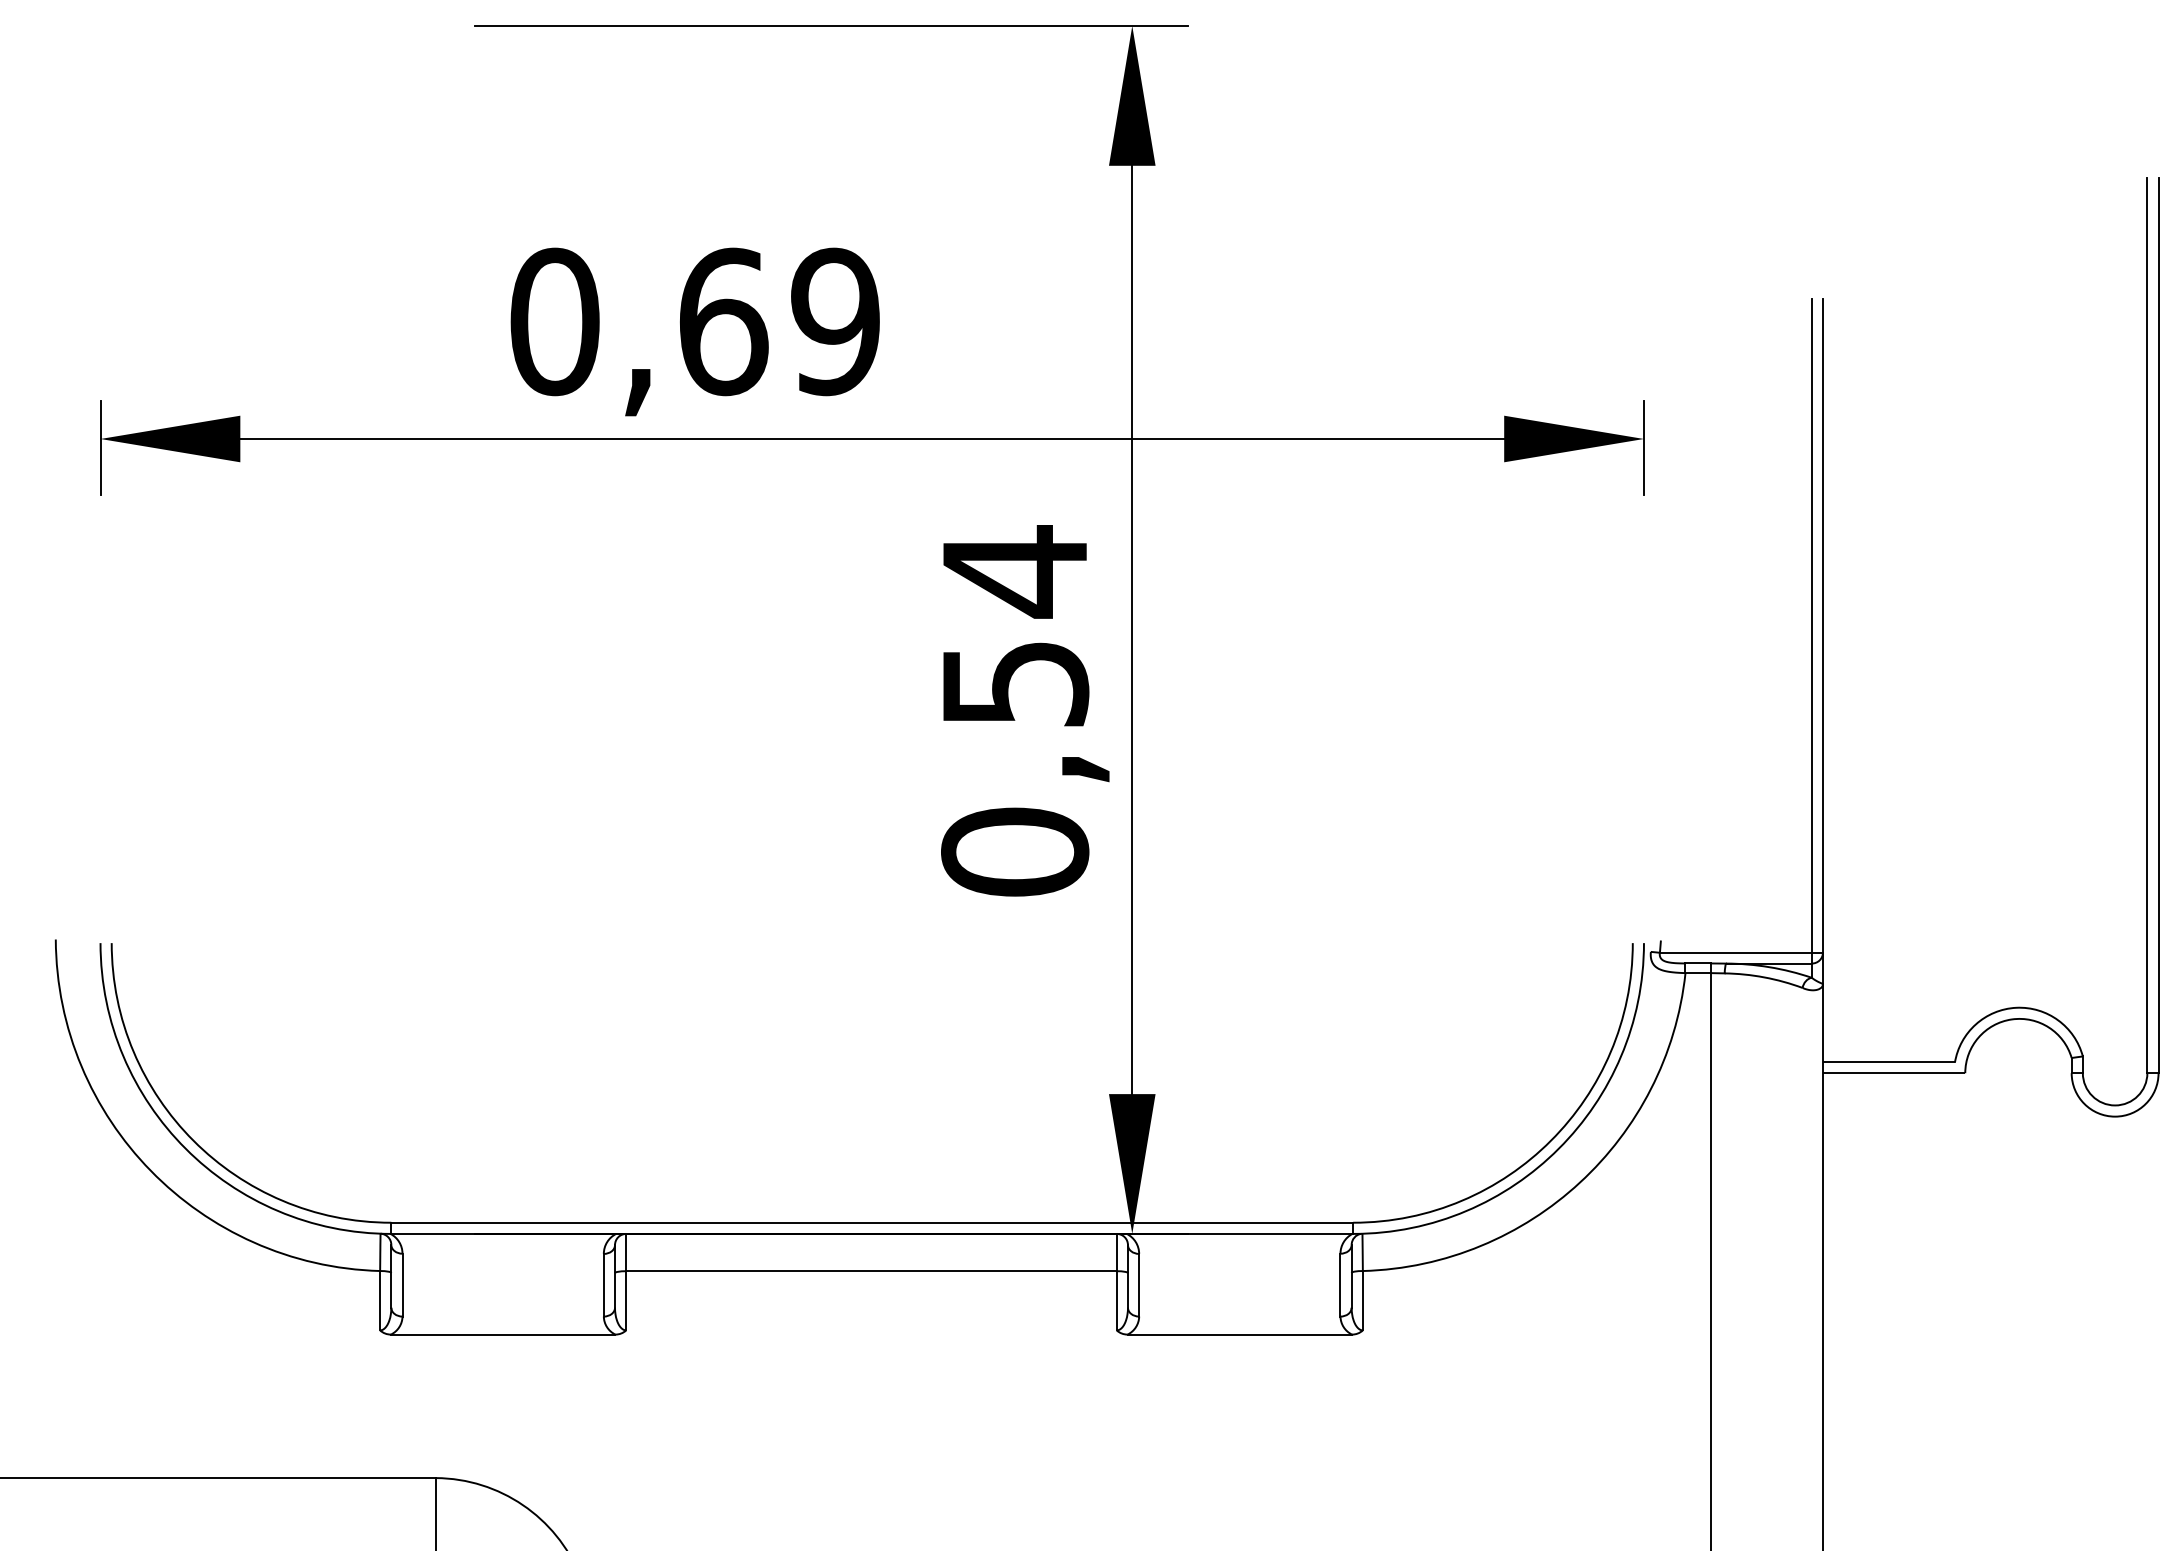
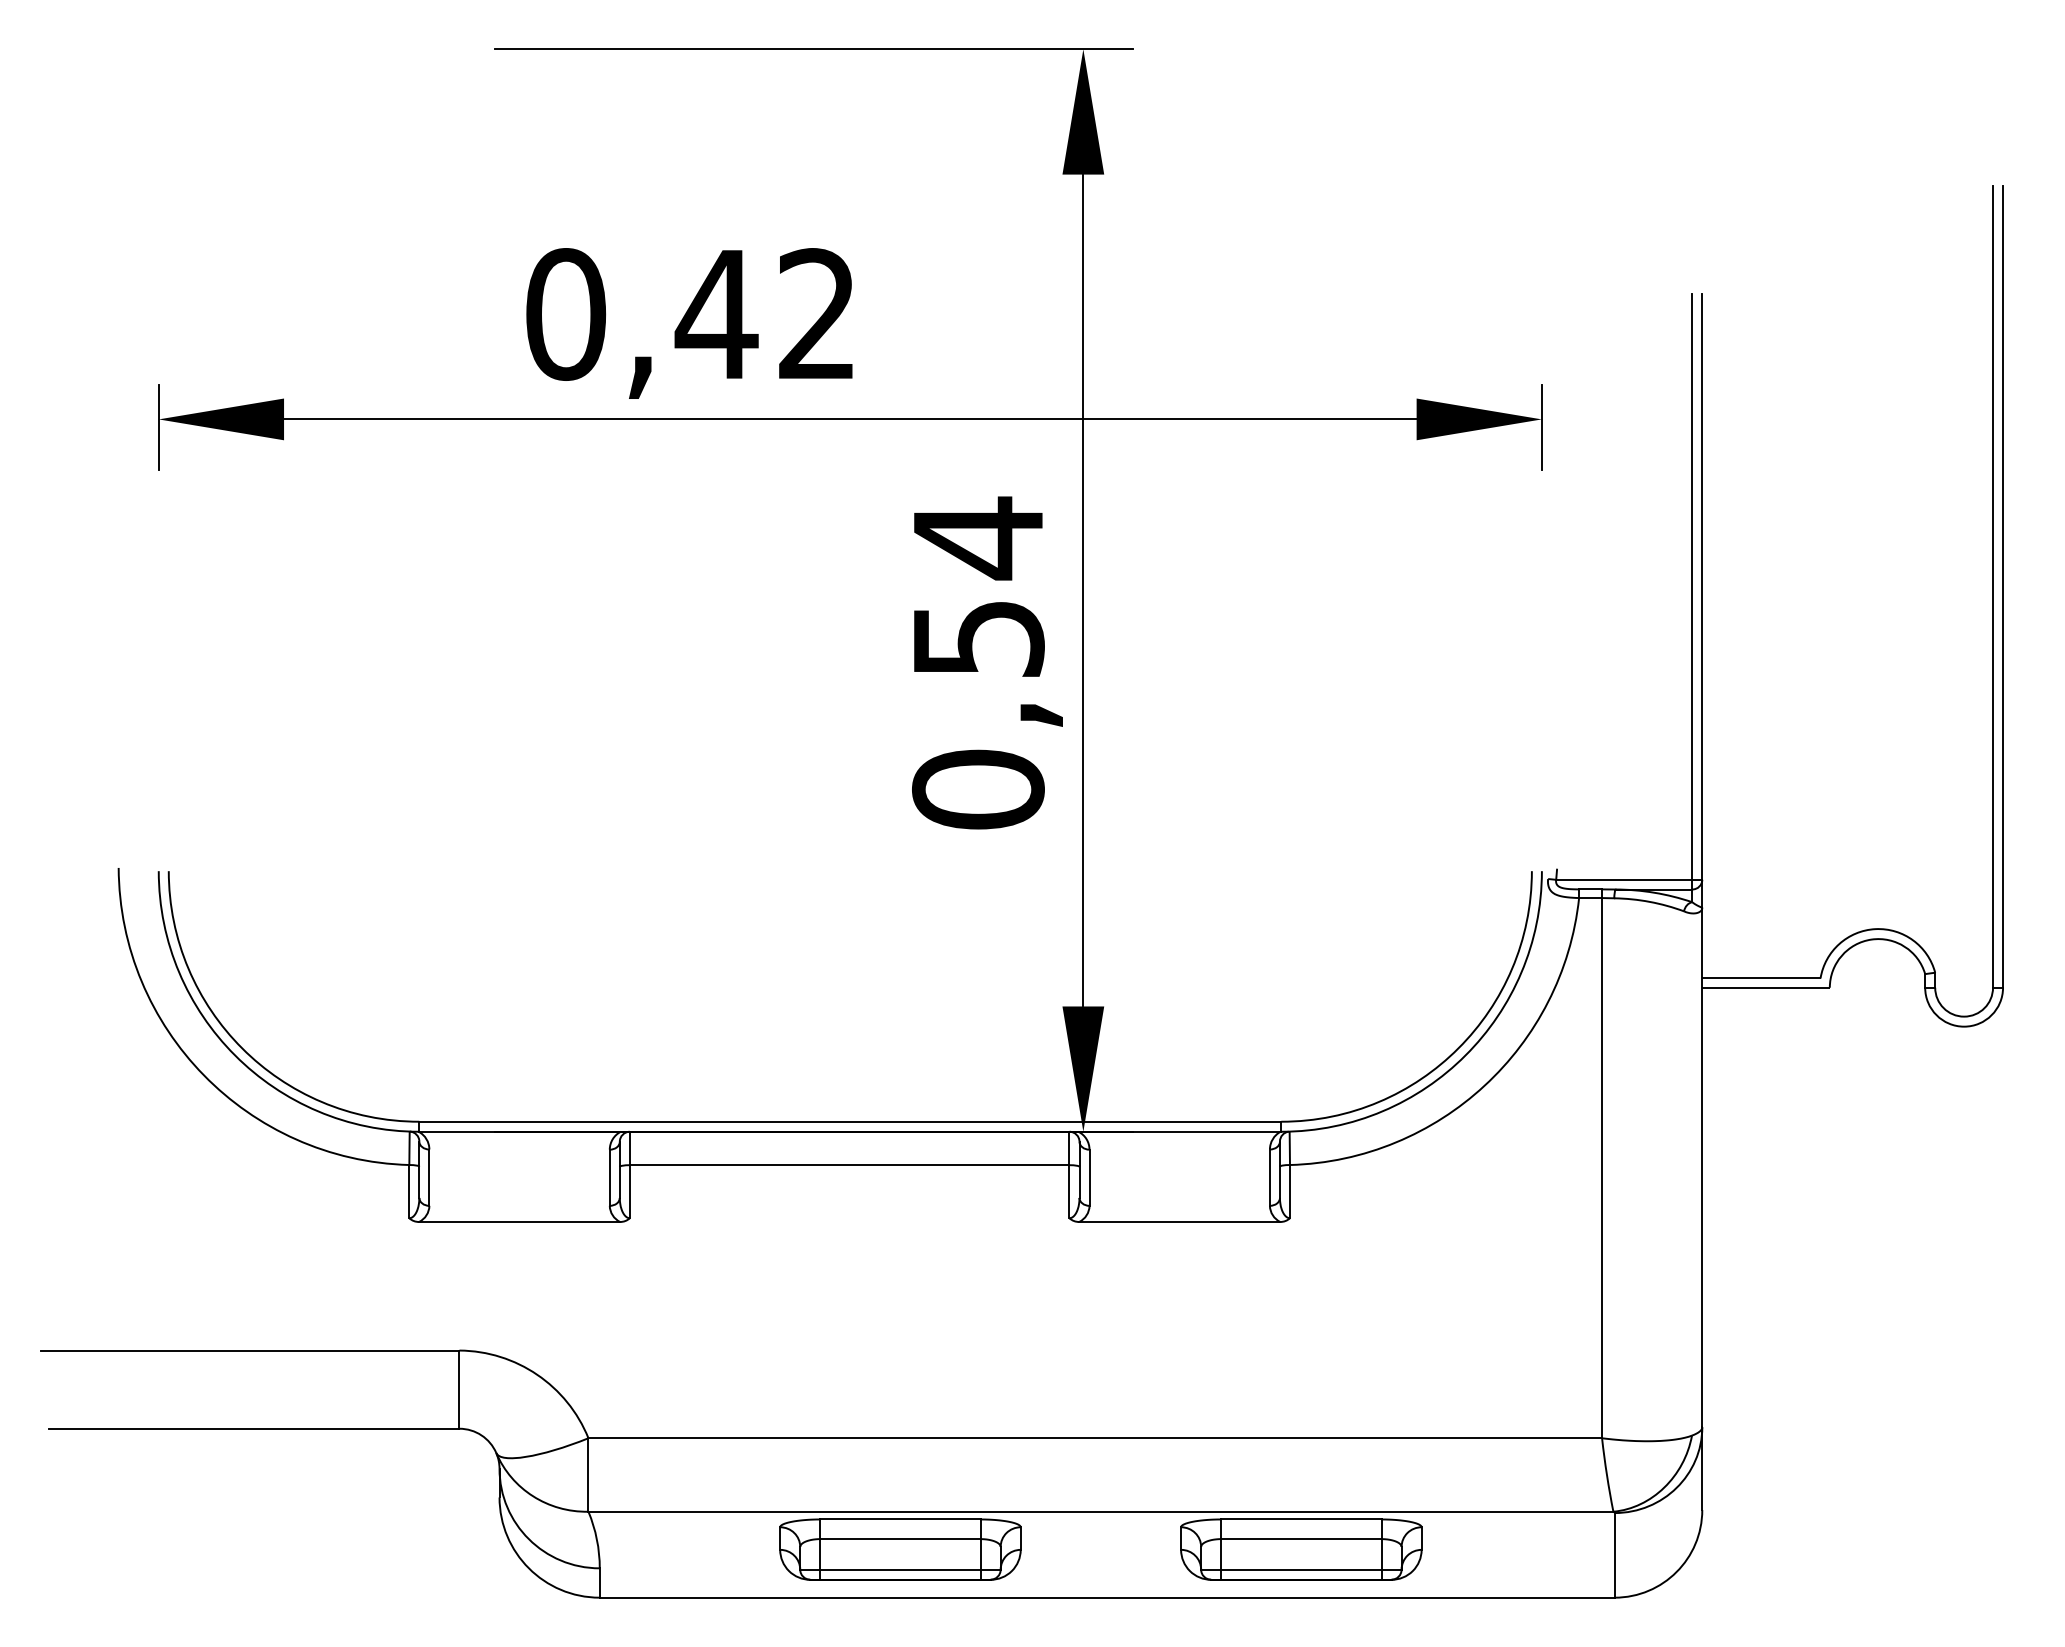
text: (777, 321) -> (765, 314), 0,69 -> 0,42

